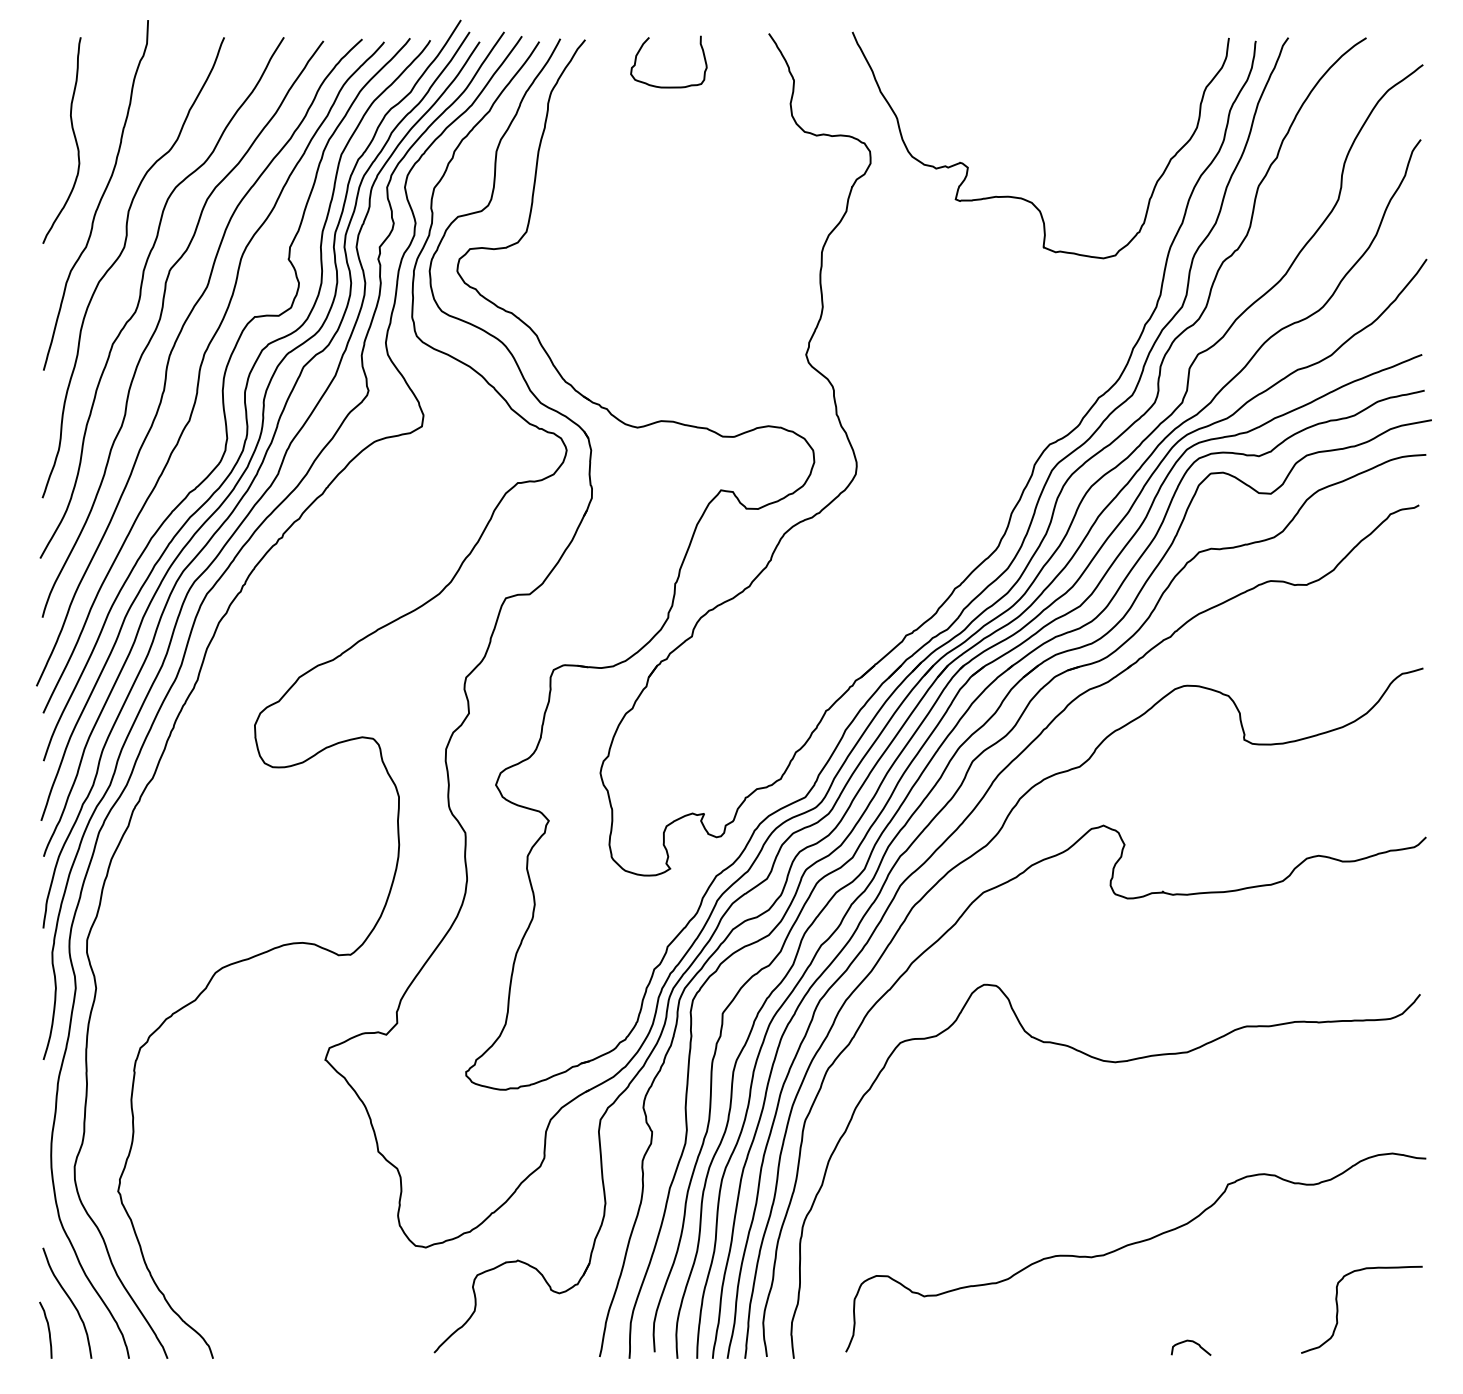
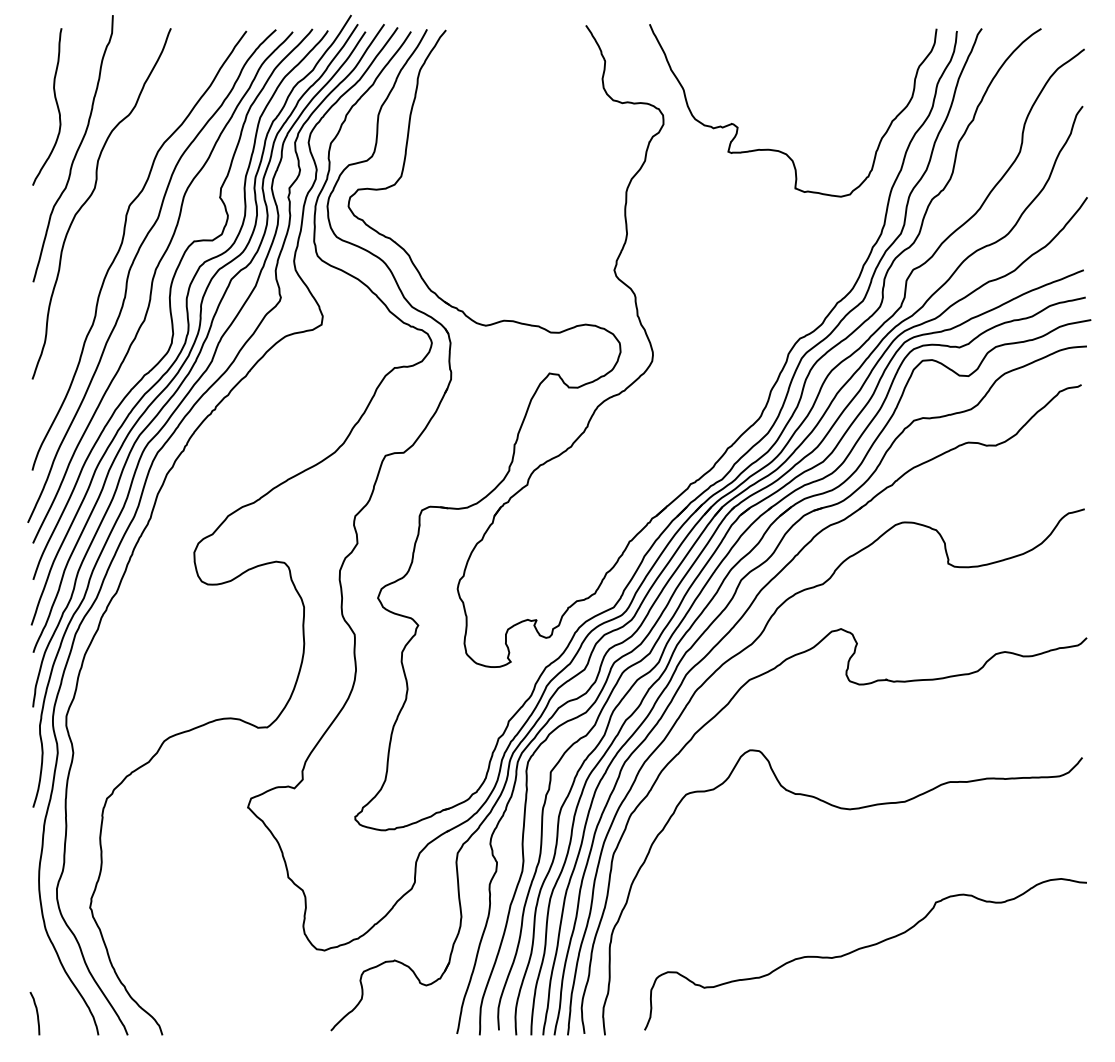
curve: (668, 86) -> (509, 65), removed
curve: (142, 290) -> (108, 221), removed
curve: (68, 1299) -> (52, 990), removed
curve: (1339, 1309) -> (1020, 997), removed
curve: (1193, 1343) -> (909, 1023), removed

